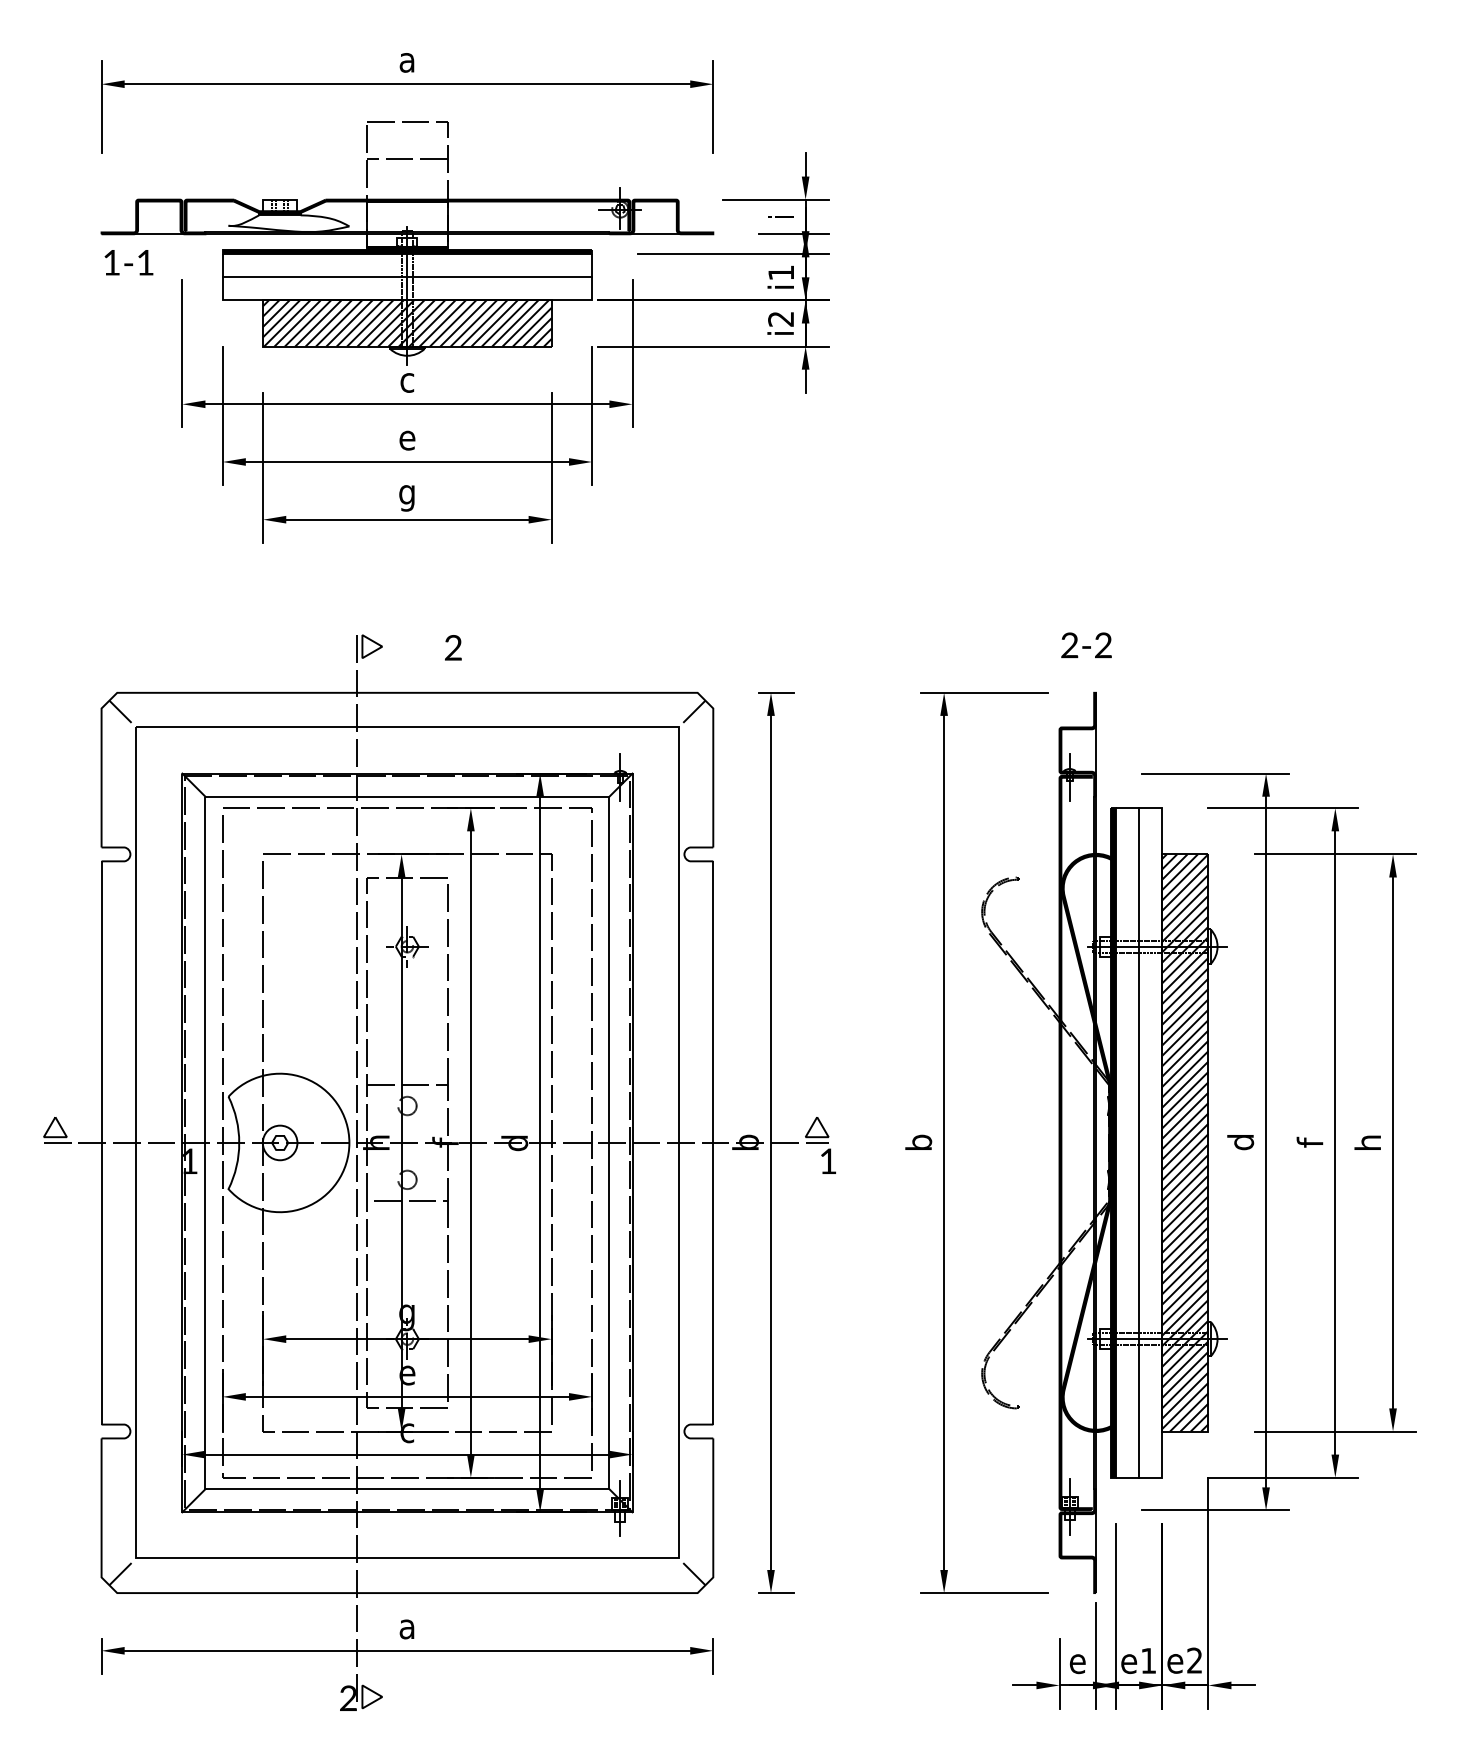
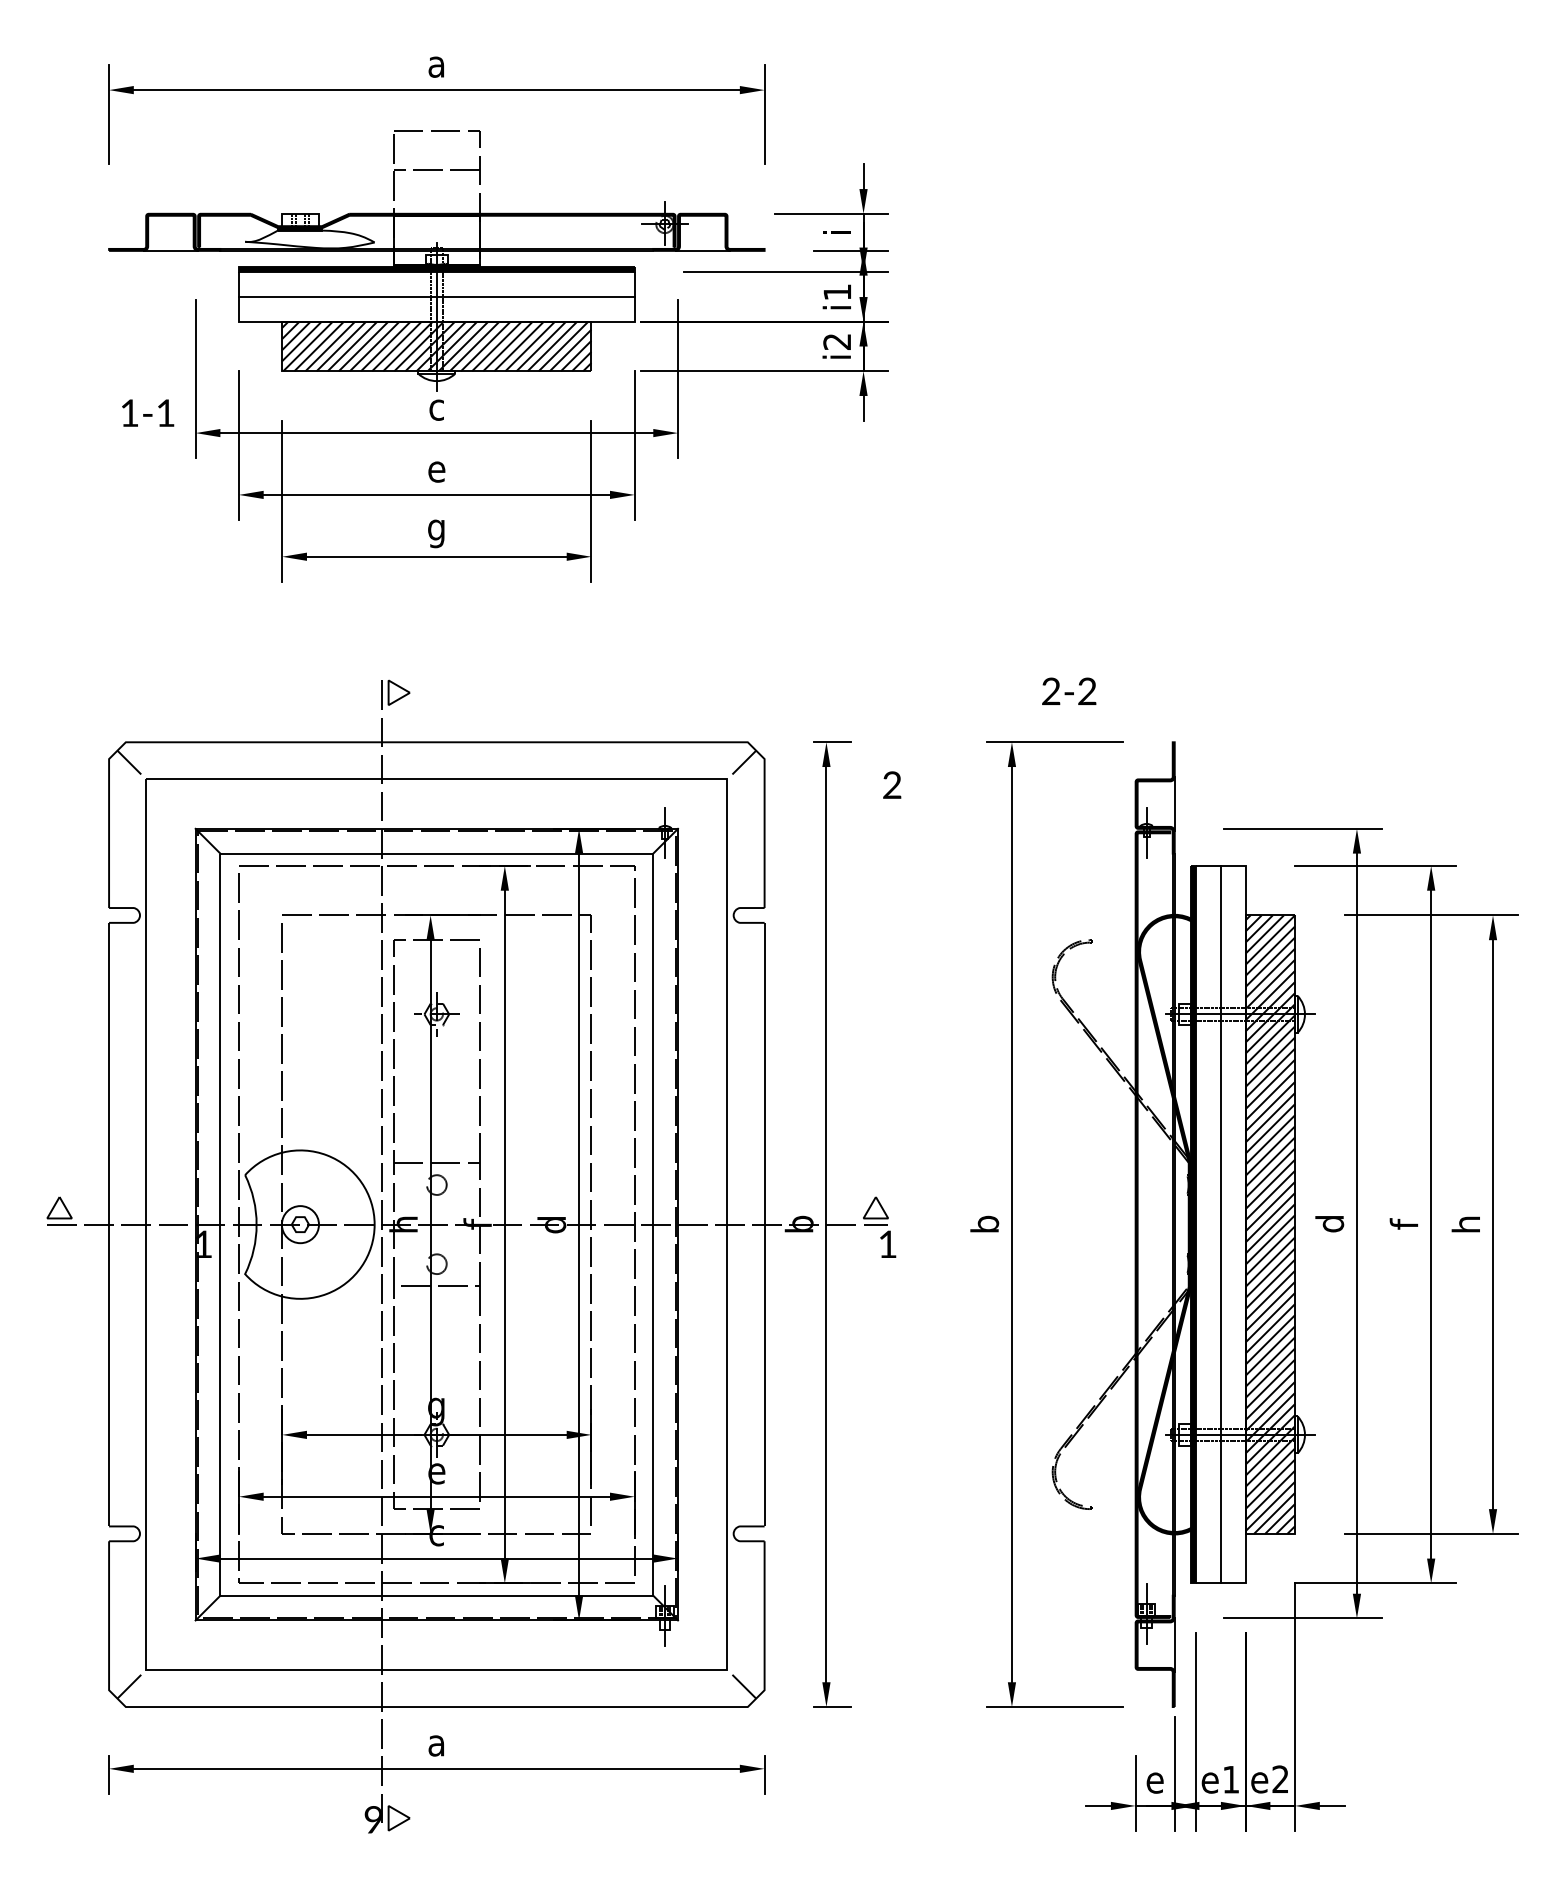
text: (128, 262) -> (147, 412), moved
text: (1086, 645) -> (1069, 691), moved
text: (453, 647) -> (892, 784), moved
text: (348, 1698) -> (373, 1819), 2 -> 9

